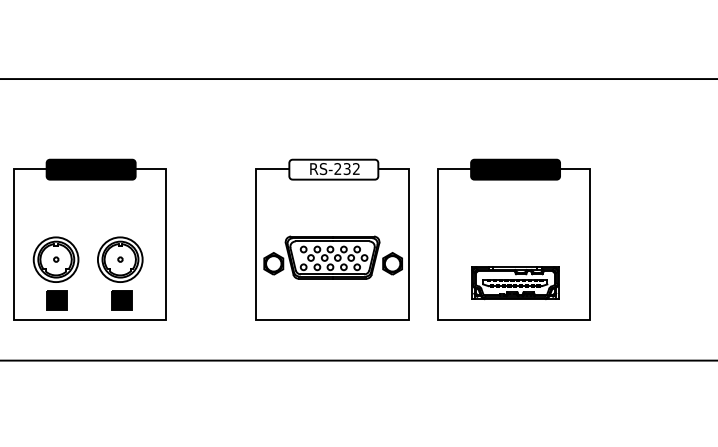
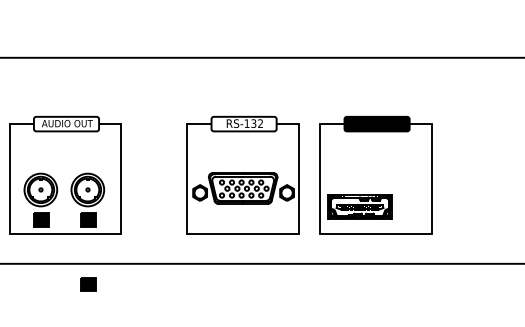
text: (337, 168) -> (246, 123), RS-232 -> RS-132
fill: (90, 169) -> (66, 123), removed
part: (515, 283) -> (360, 207), moved
part: (121, 388) -> (88, 284), added

